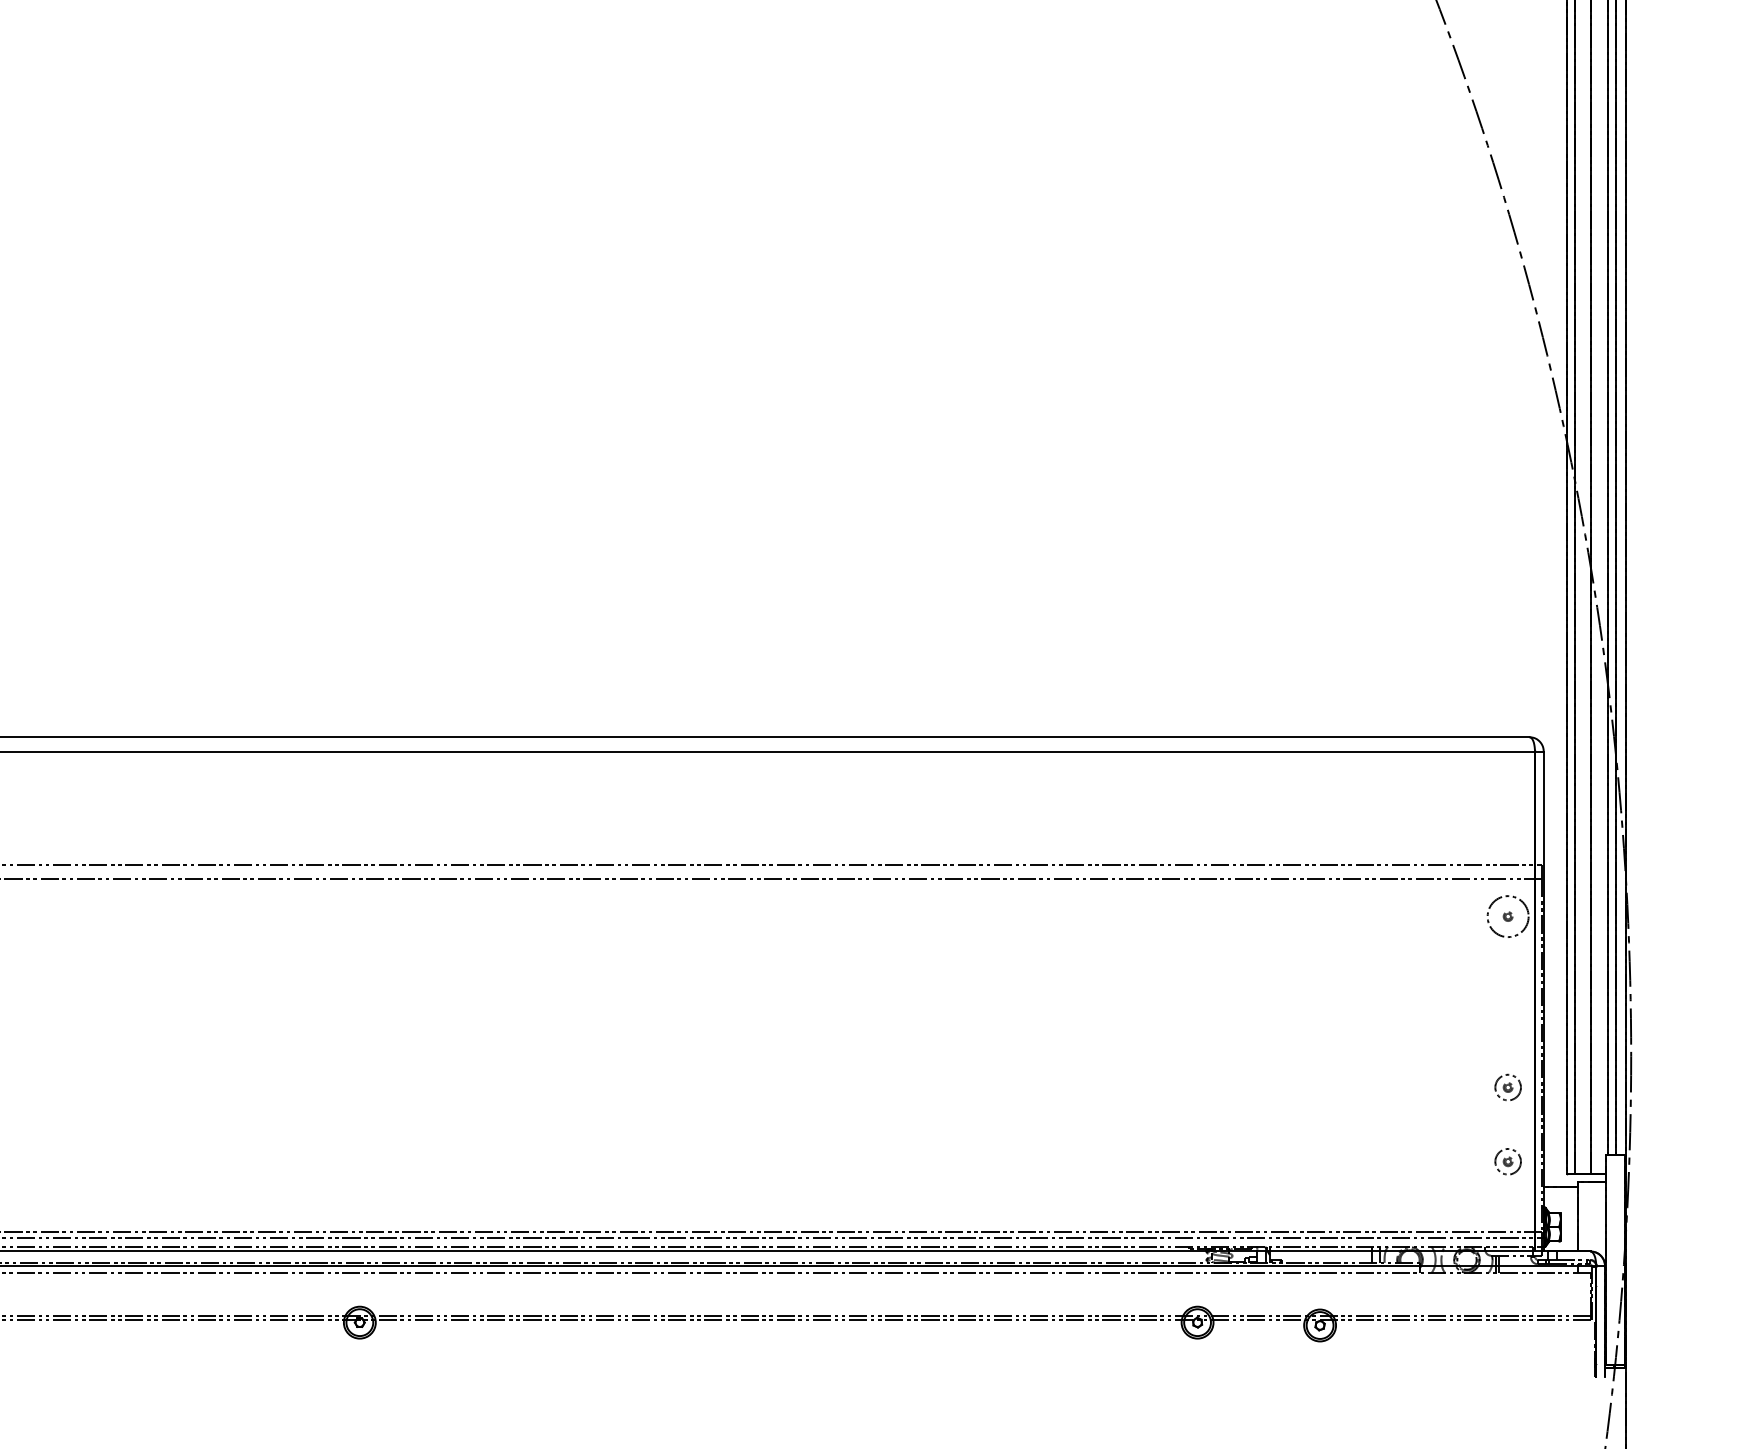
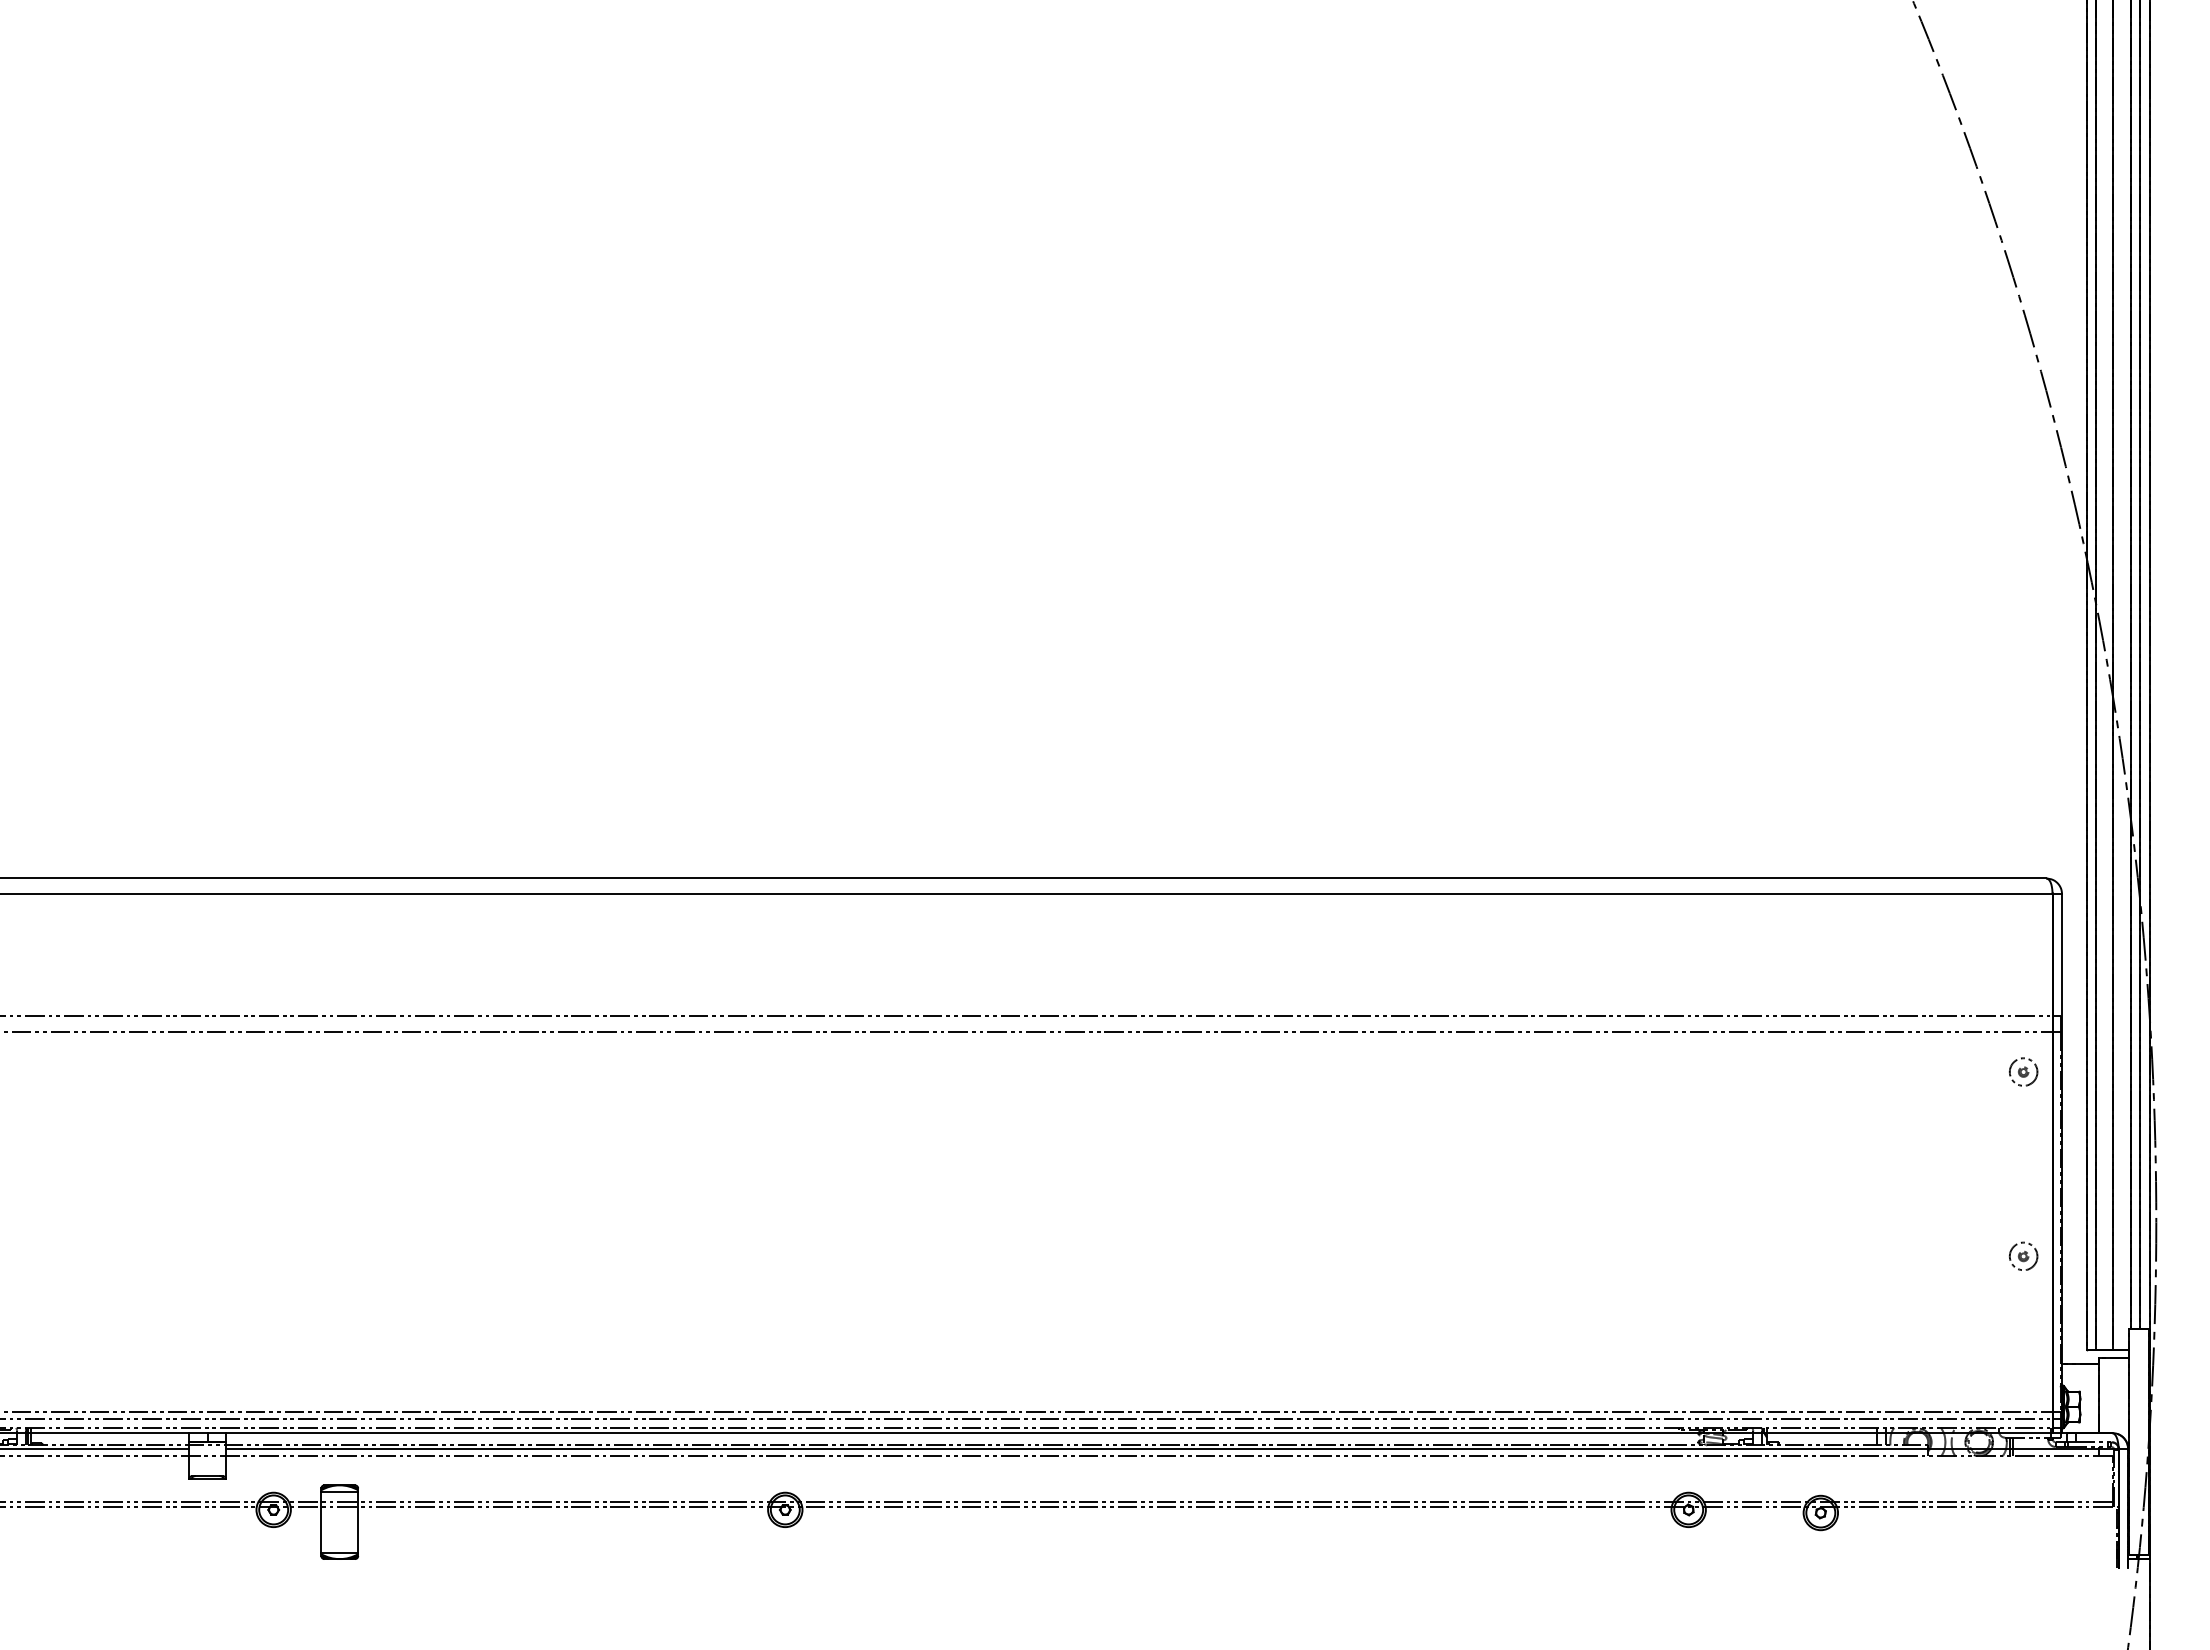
circle: (1508, 916) -> (2023, 1071), size x0.62
part: (1508, 1160) -> (2023, 1335), removed

